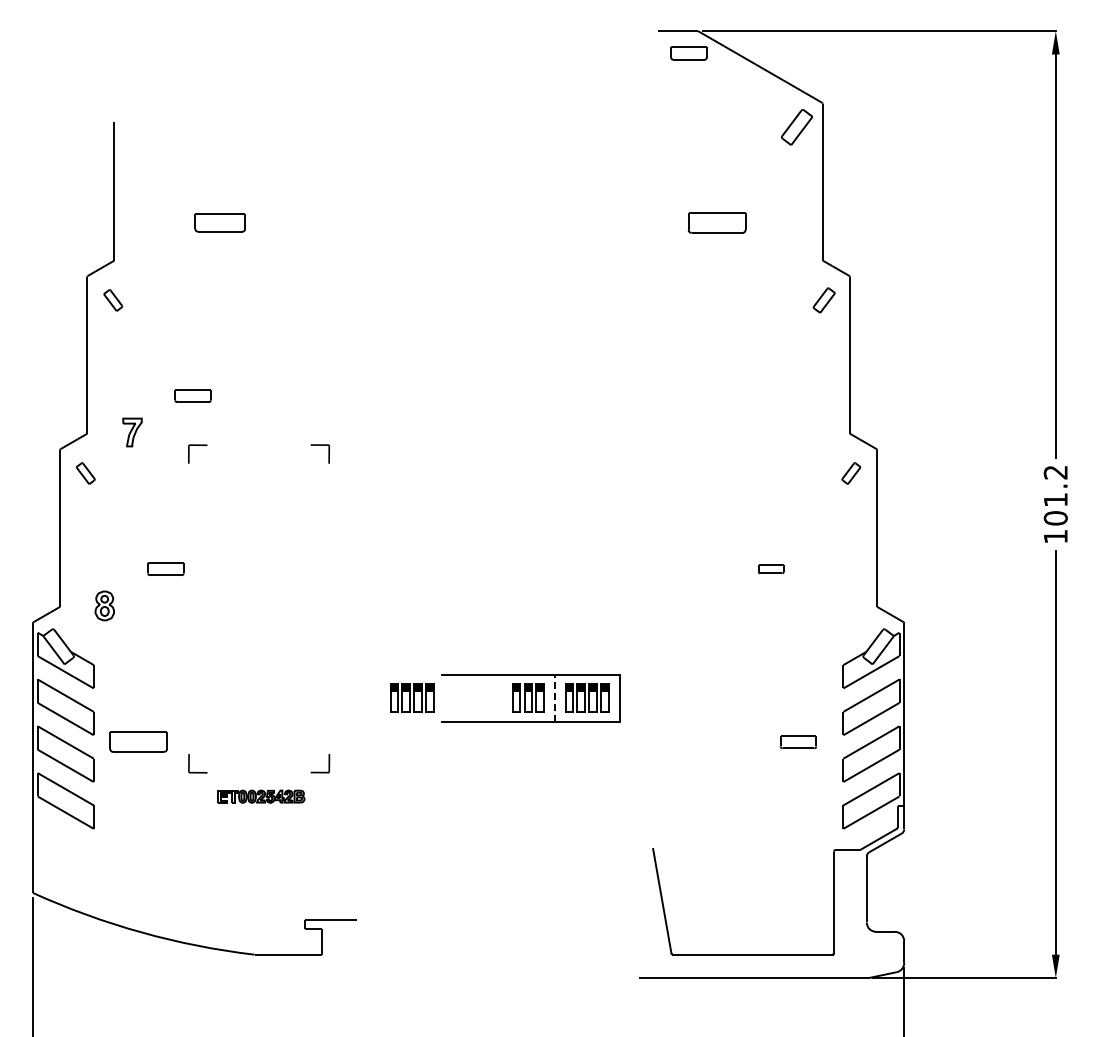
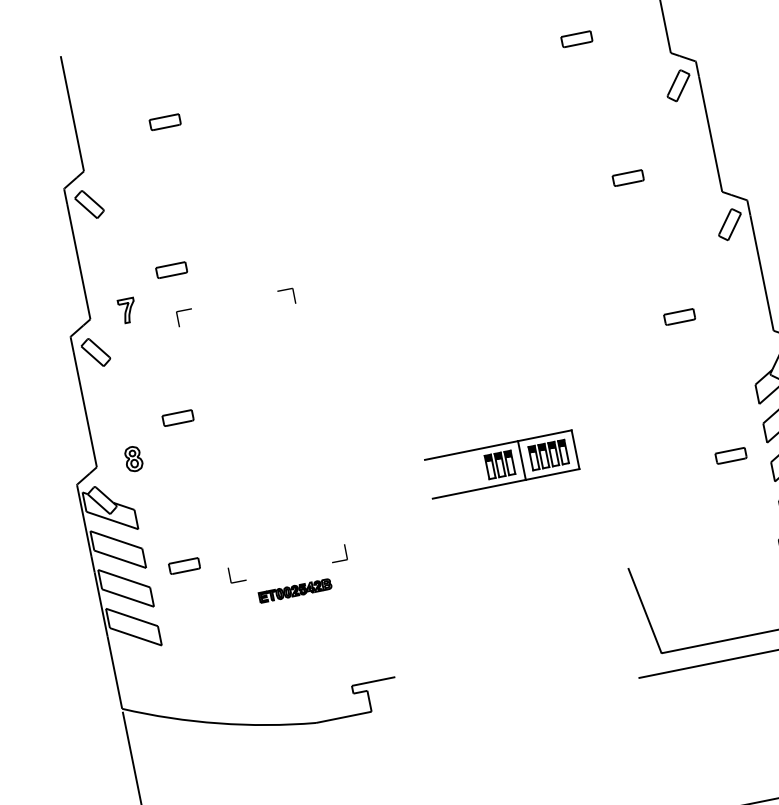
part: (219, 222) -> (164, 122), size x0.71
part: (716, 222) -> (576, 39), size x0.62
part: (113, 300) -> (89, 204), size x1.67
part: (824, 300) -> (678, 85), size x1.43
part: (743, 395) -> (627, 178), added
part: (85, 473) -> (95, 352), size x1.67
part: (851, 473) -> (730, 224), size x1.67
part: (770, 568) -> (678, 316), size x1.43
part: (412, 697) -> (403, 483), removed
line: (554, 697) -> (521, 459), dashed -> solid
part: (138, 742) -> (184, 566), size x0.62

